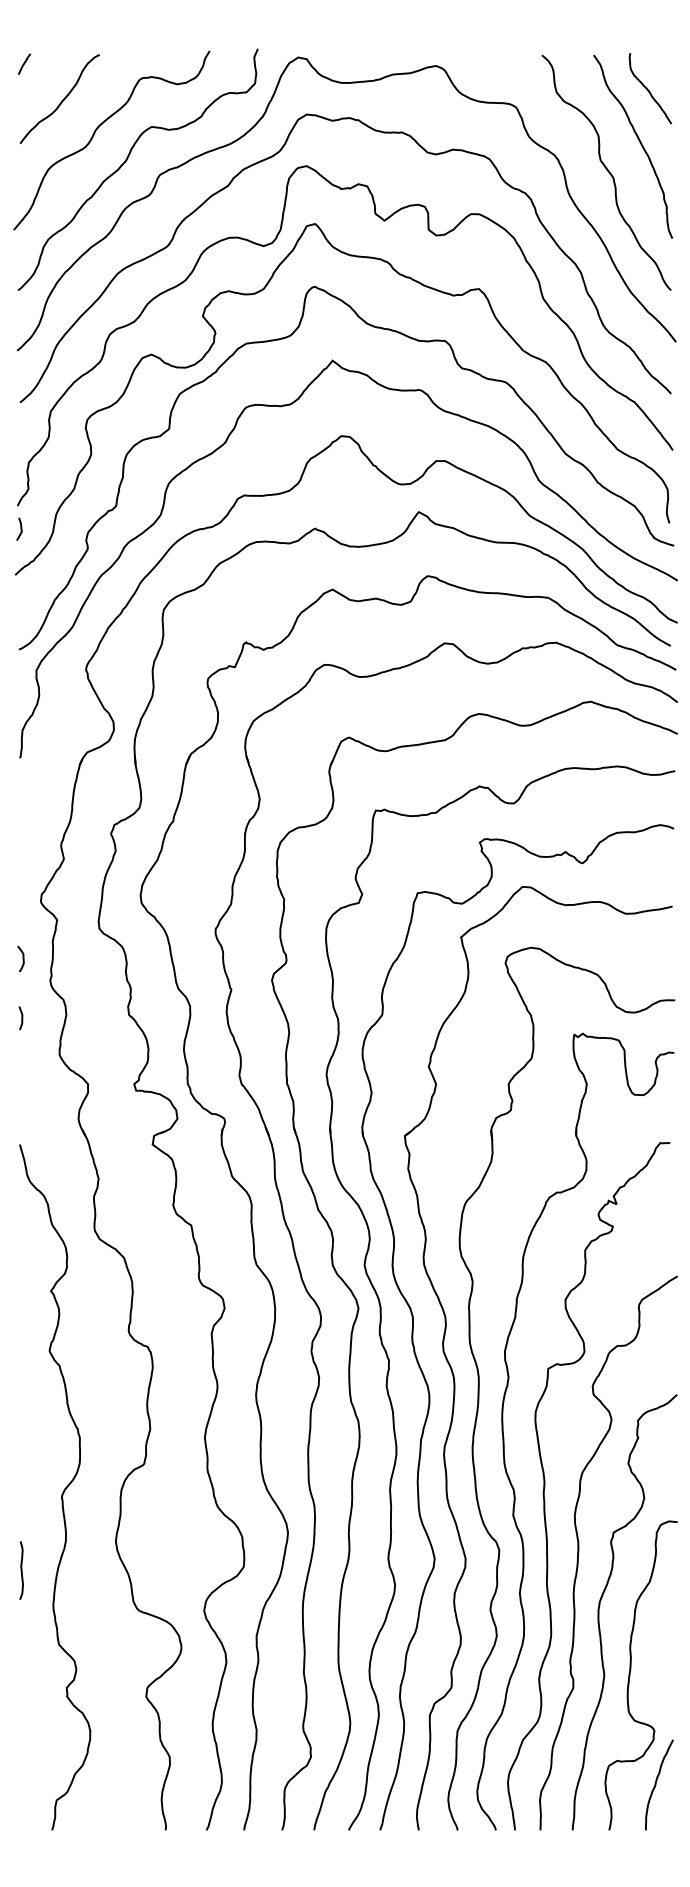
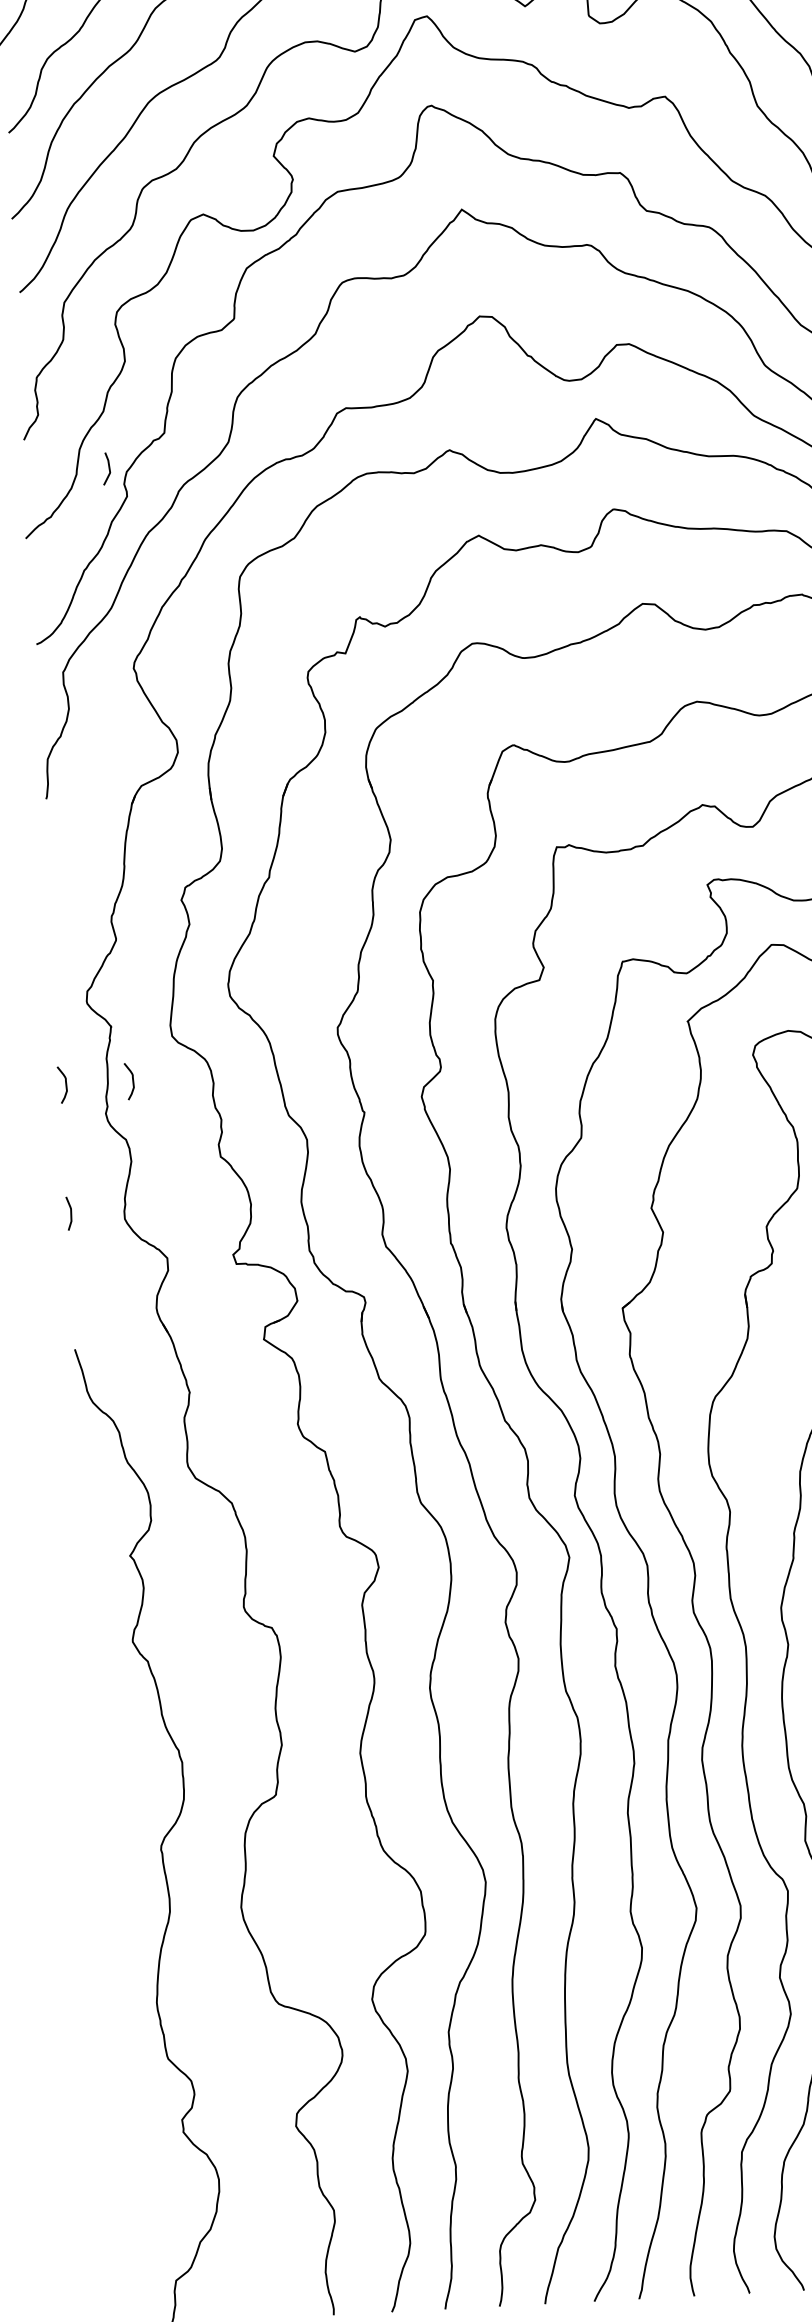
curve: (20, 528) -> (108, 467), moved
curve: (69, 958) -> (131, 1080), added
line: (21, 1018) -> (70, 1213), moved
curve: (21, 1570) -> (108, 1955), removed

